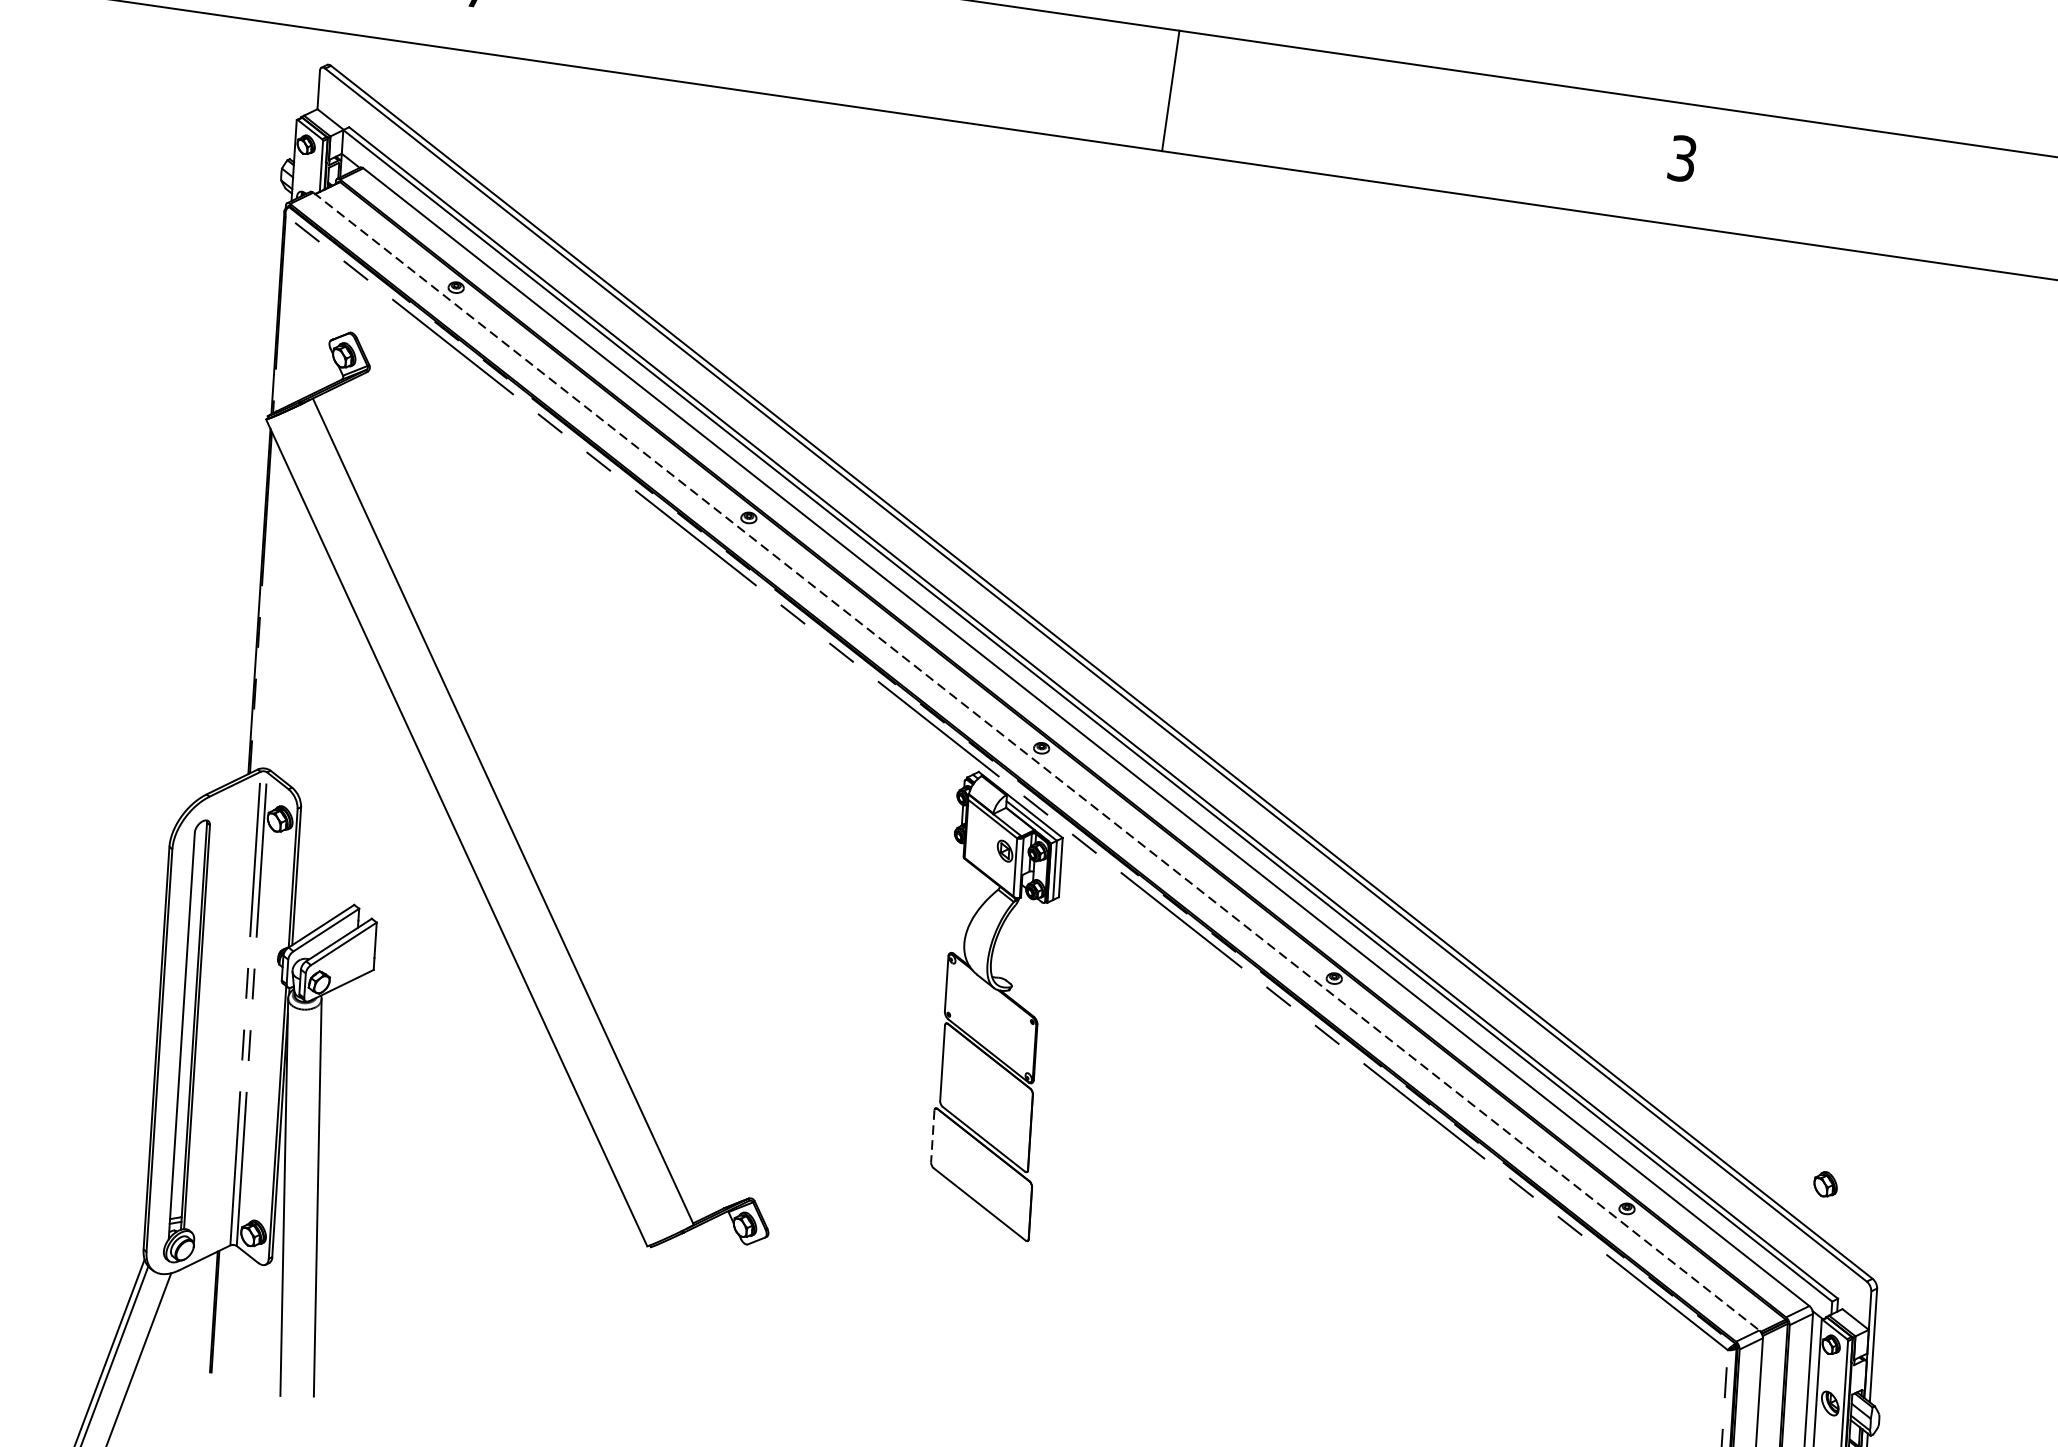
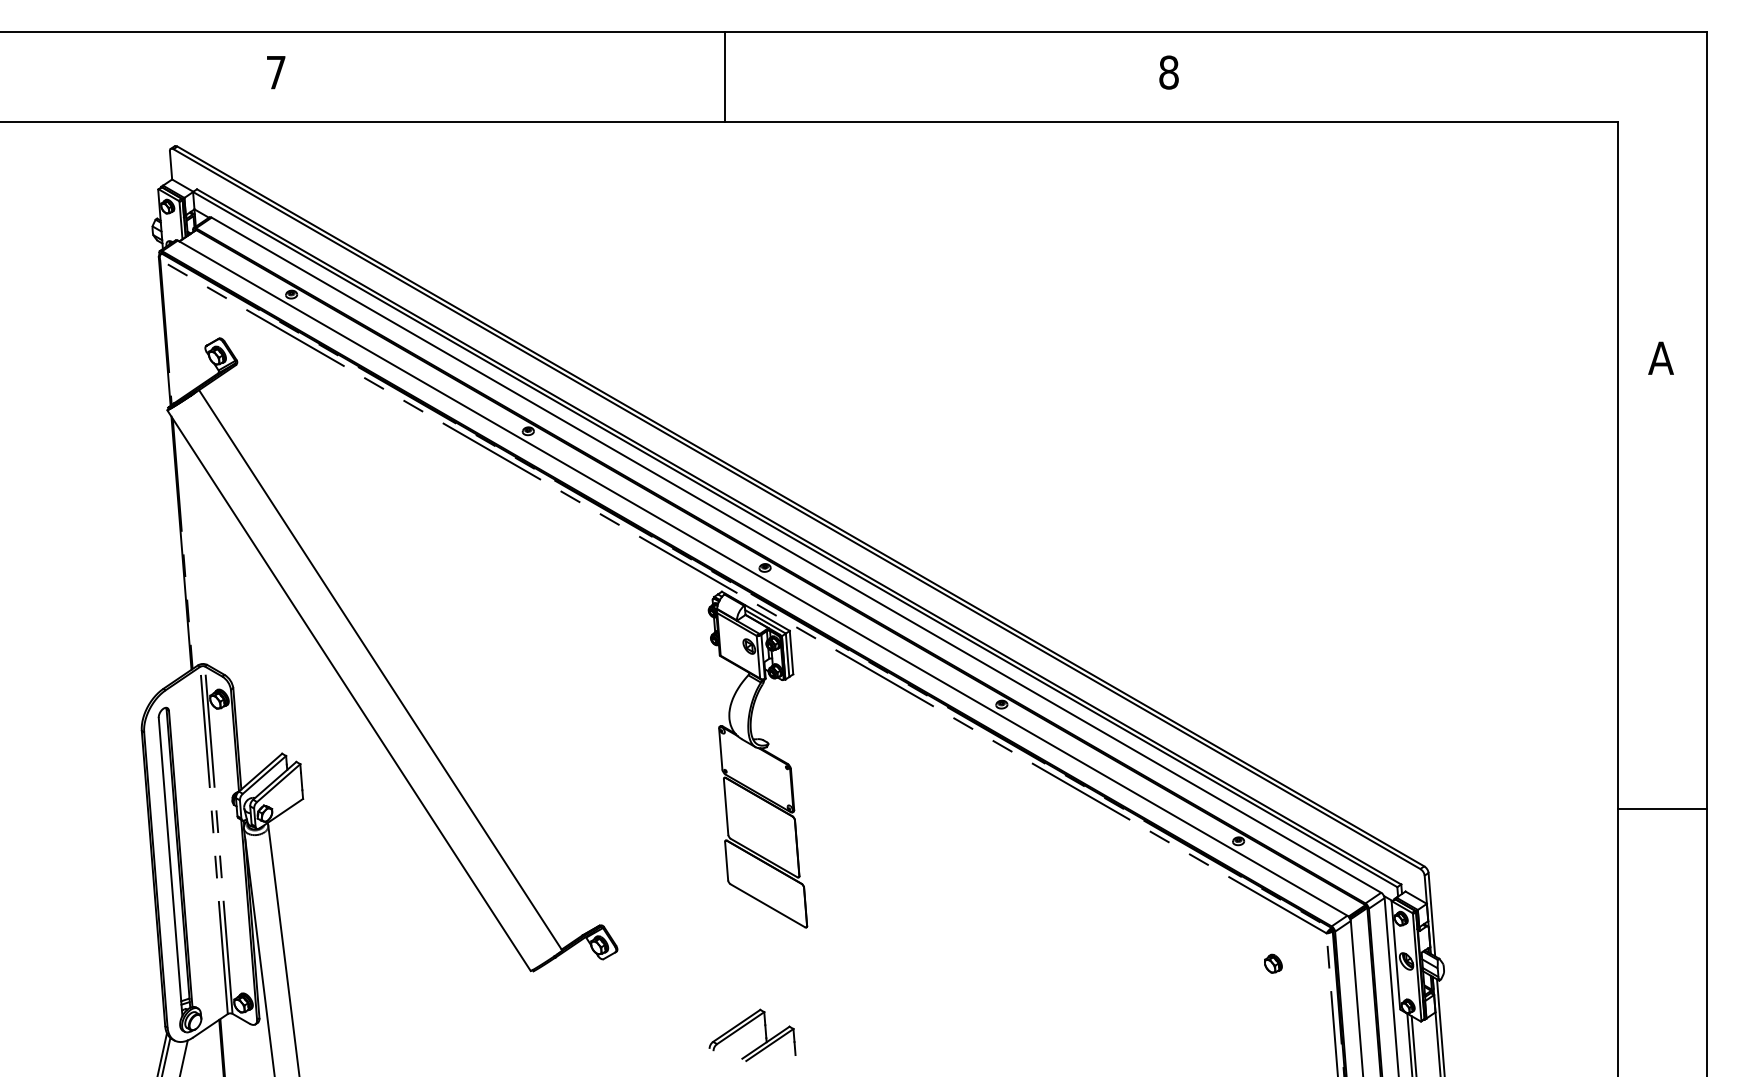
line: (1171, 90) -> (725, 76), moved
text: (1681, 158) -> (1168, 72), 3 -> 8
line: (1037, 762) -> (763, 578), dashed -> solid
line: (932, 1136) -> (726, 861), dashed -> solid
part: (1825, 1184) -> (1273, 963), moved
part: (926, 1362) -> (745, 1026), added

